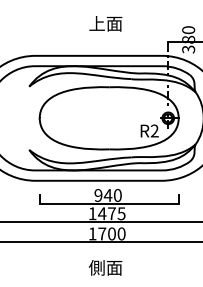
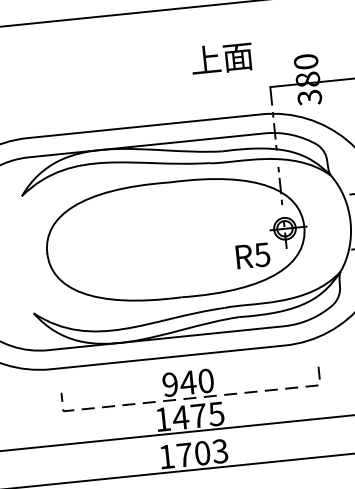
text: (105, 23) -> (221, 57), moved
text: (154, 130) -> (261, 253), R2 -> R5
line: (108, 203) -> (190, 397), solid -> dashed
text: (121, 233) -> (220, 450), 1700 -> 1703

